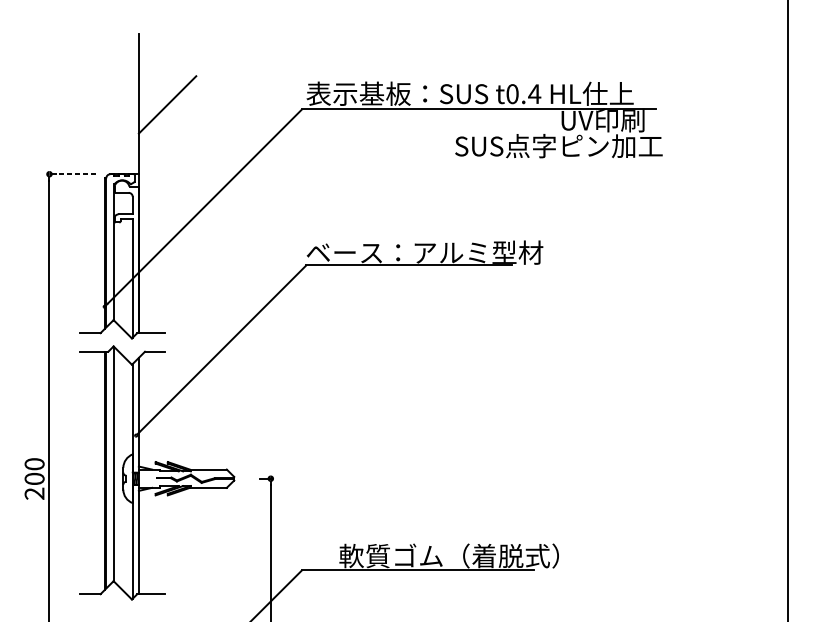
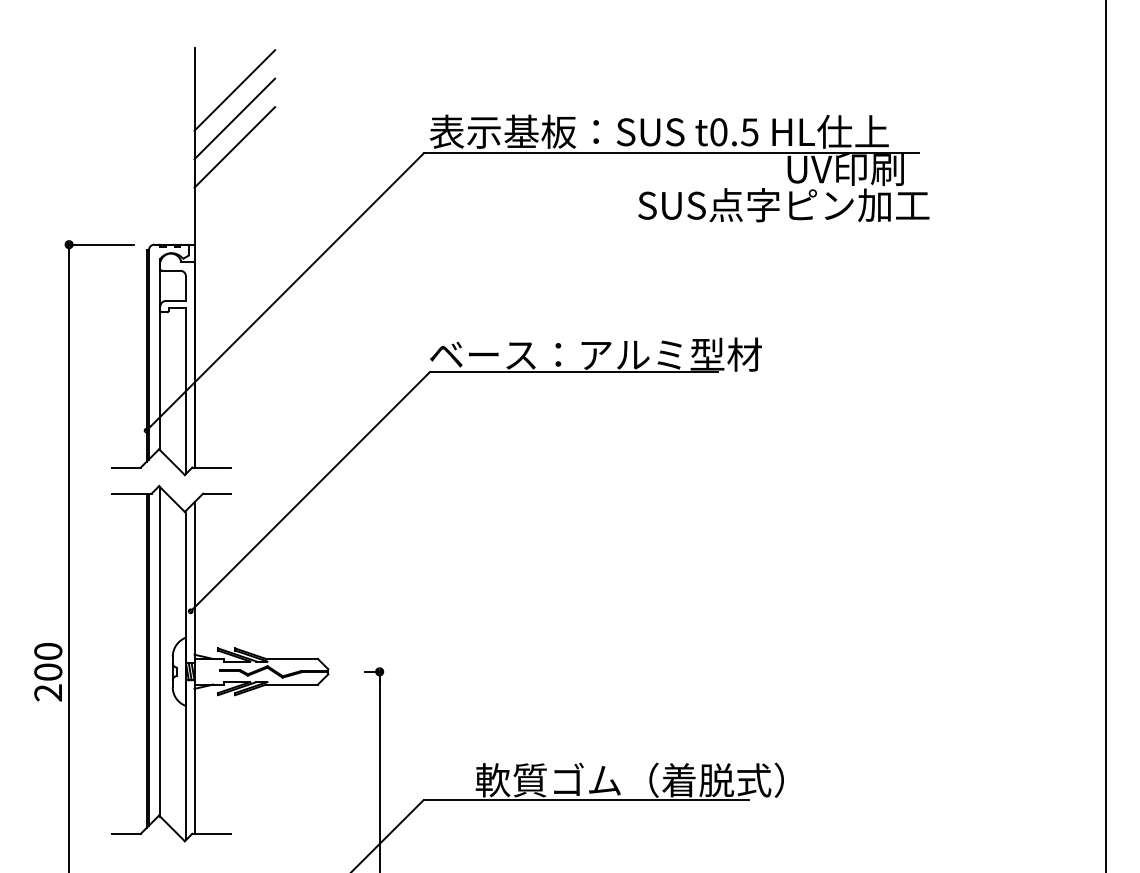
line: (167, 64) -> (234, 90), added
line: (167, 84) -> (234, 118), added
text: (534, 94) -> (749, 132), t0.4 -> t0.5
line: (72, 174) -> (101, 244), dashed -> solid

